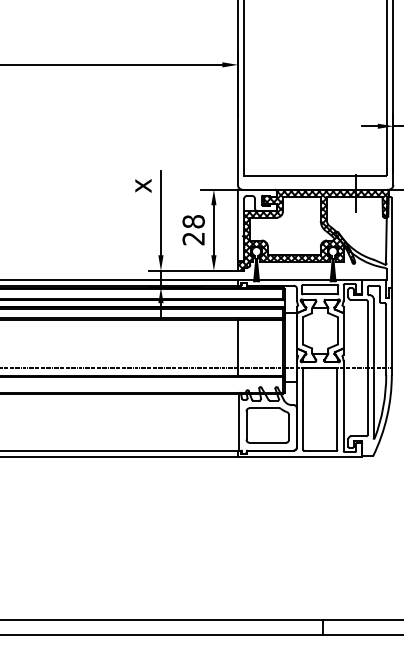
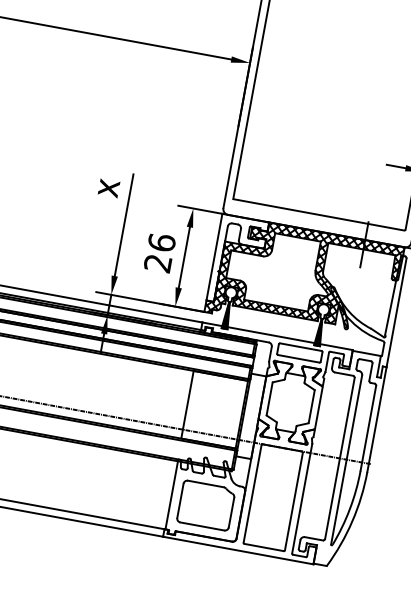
text: (193, 221) -> (161, 242), 28 -> 26

